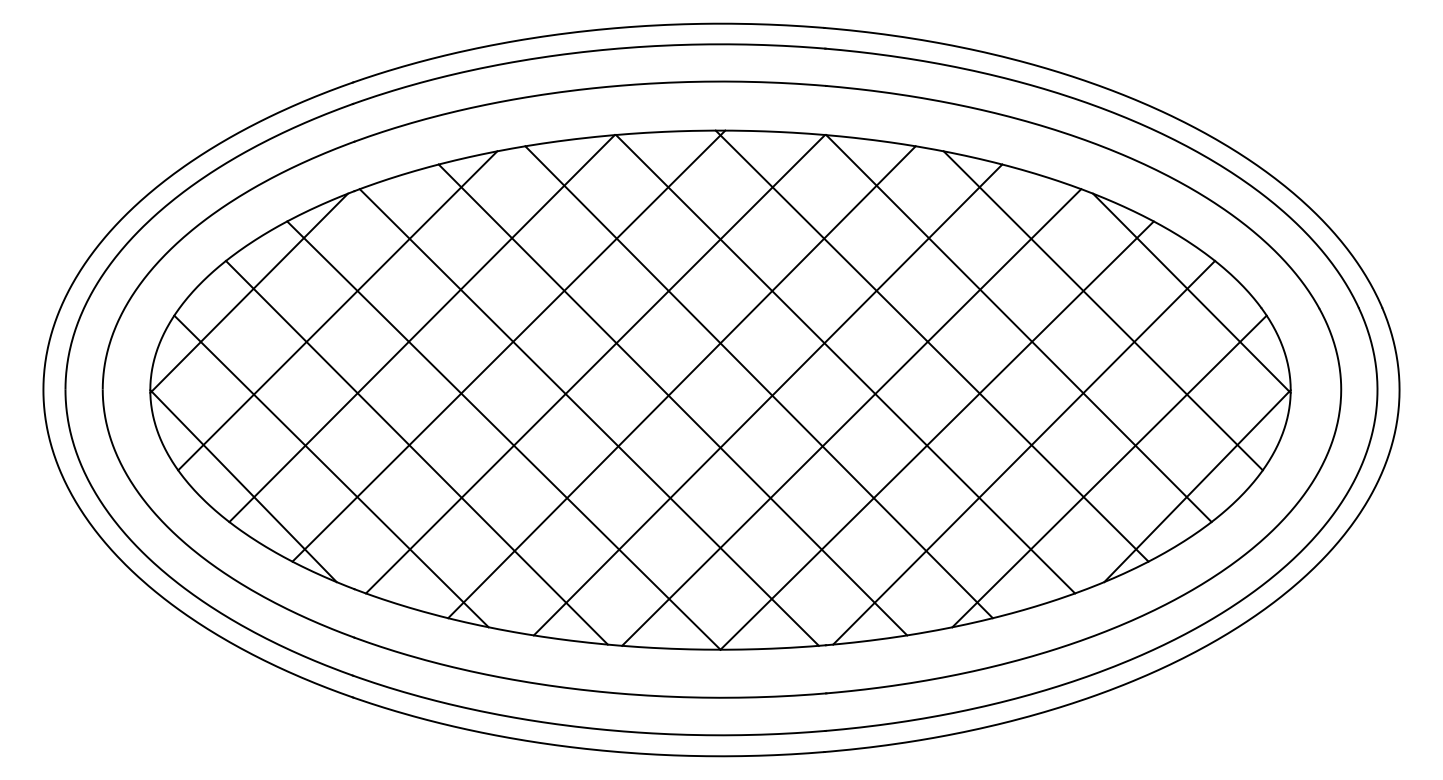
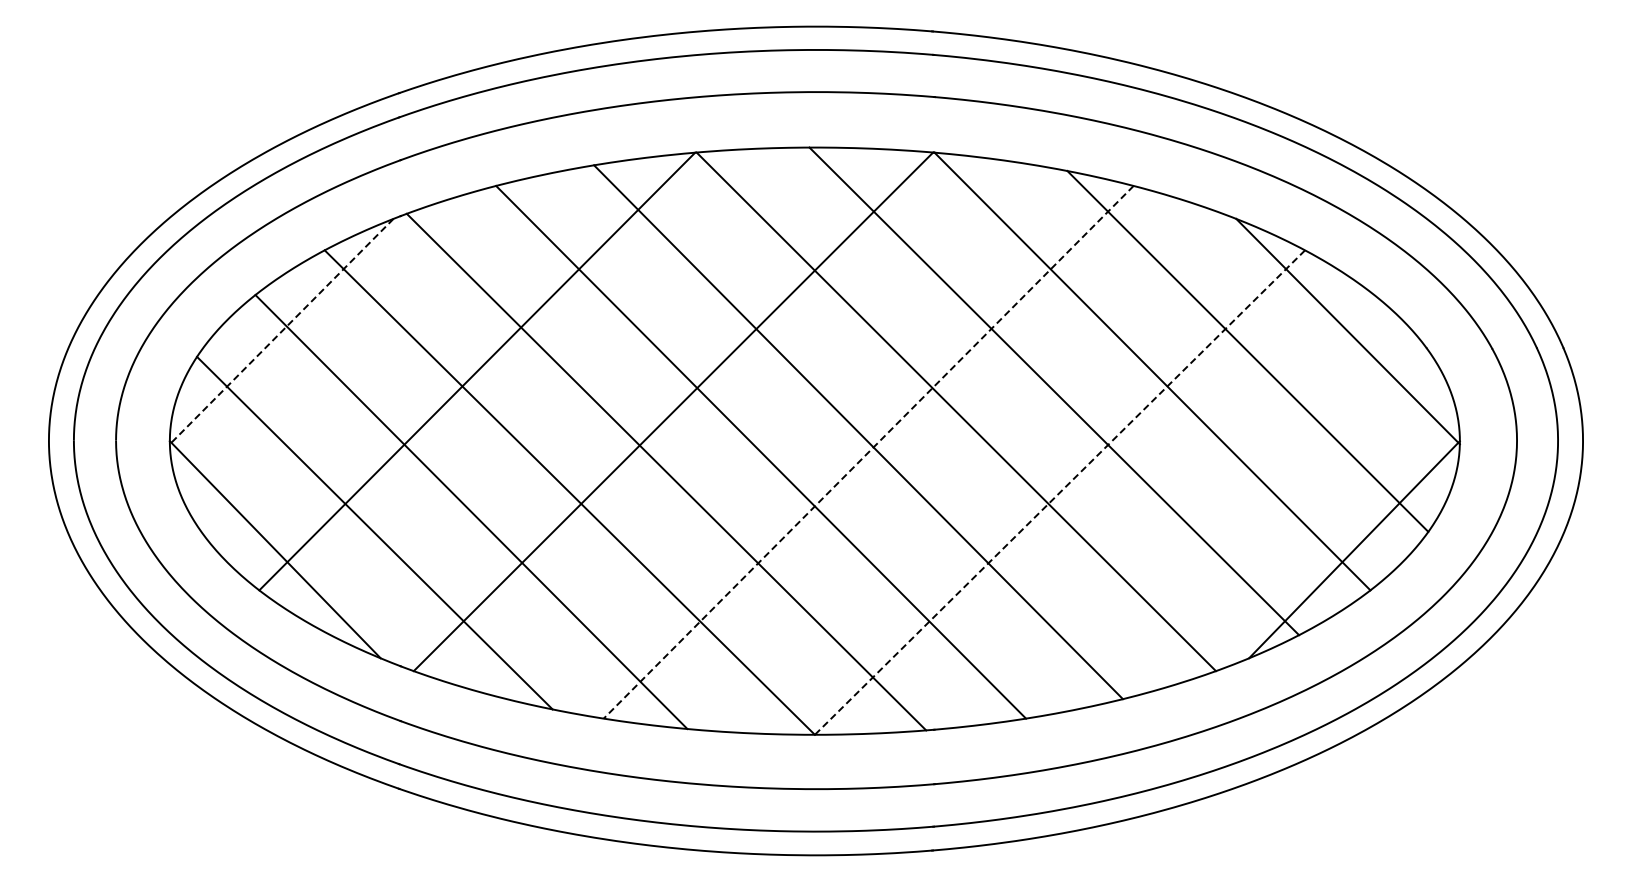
line: (249, 293) -> (281, 331), solid -> dashed
line: (337, 309) -> (381, 350), removed
line: (508, 346) -> (575, 391), removed
line: (681, 382) -> (770, 432), removed
line: (767, 400) -> (868, 452), solid -> dashed
line: (851, 416) -> (963, 471), removed
line: (936, 435) -> (1059, 492), solid -> dashed
line: (1024, 453) -> (1158, 512), removed
line: (1109, 470) -> (1254, 532), removed

